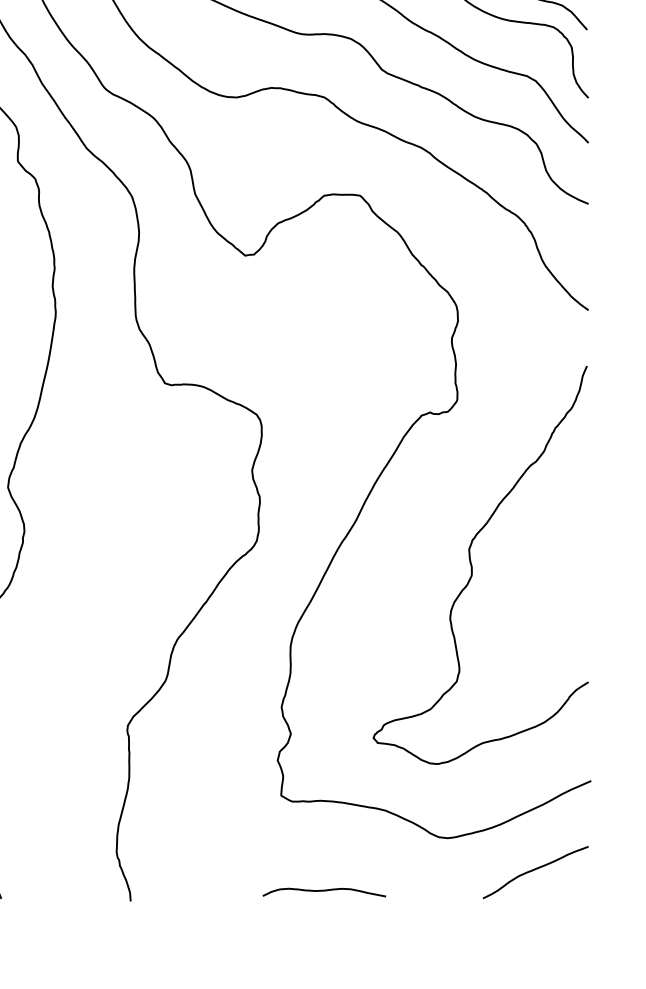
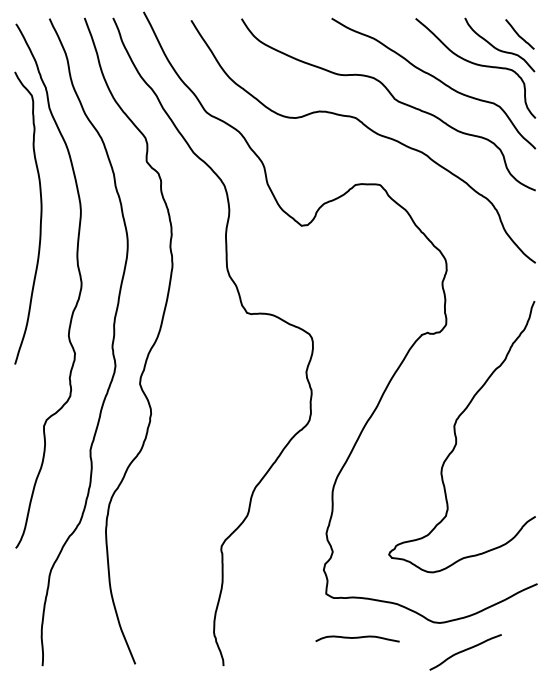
curve: (535, 871) -> (465, 651), moved
curve: (324, 891) -> (357, 638), moved

